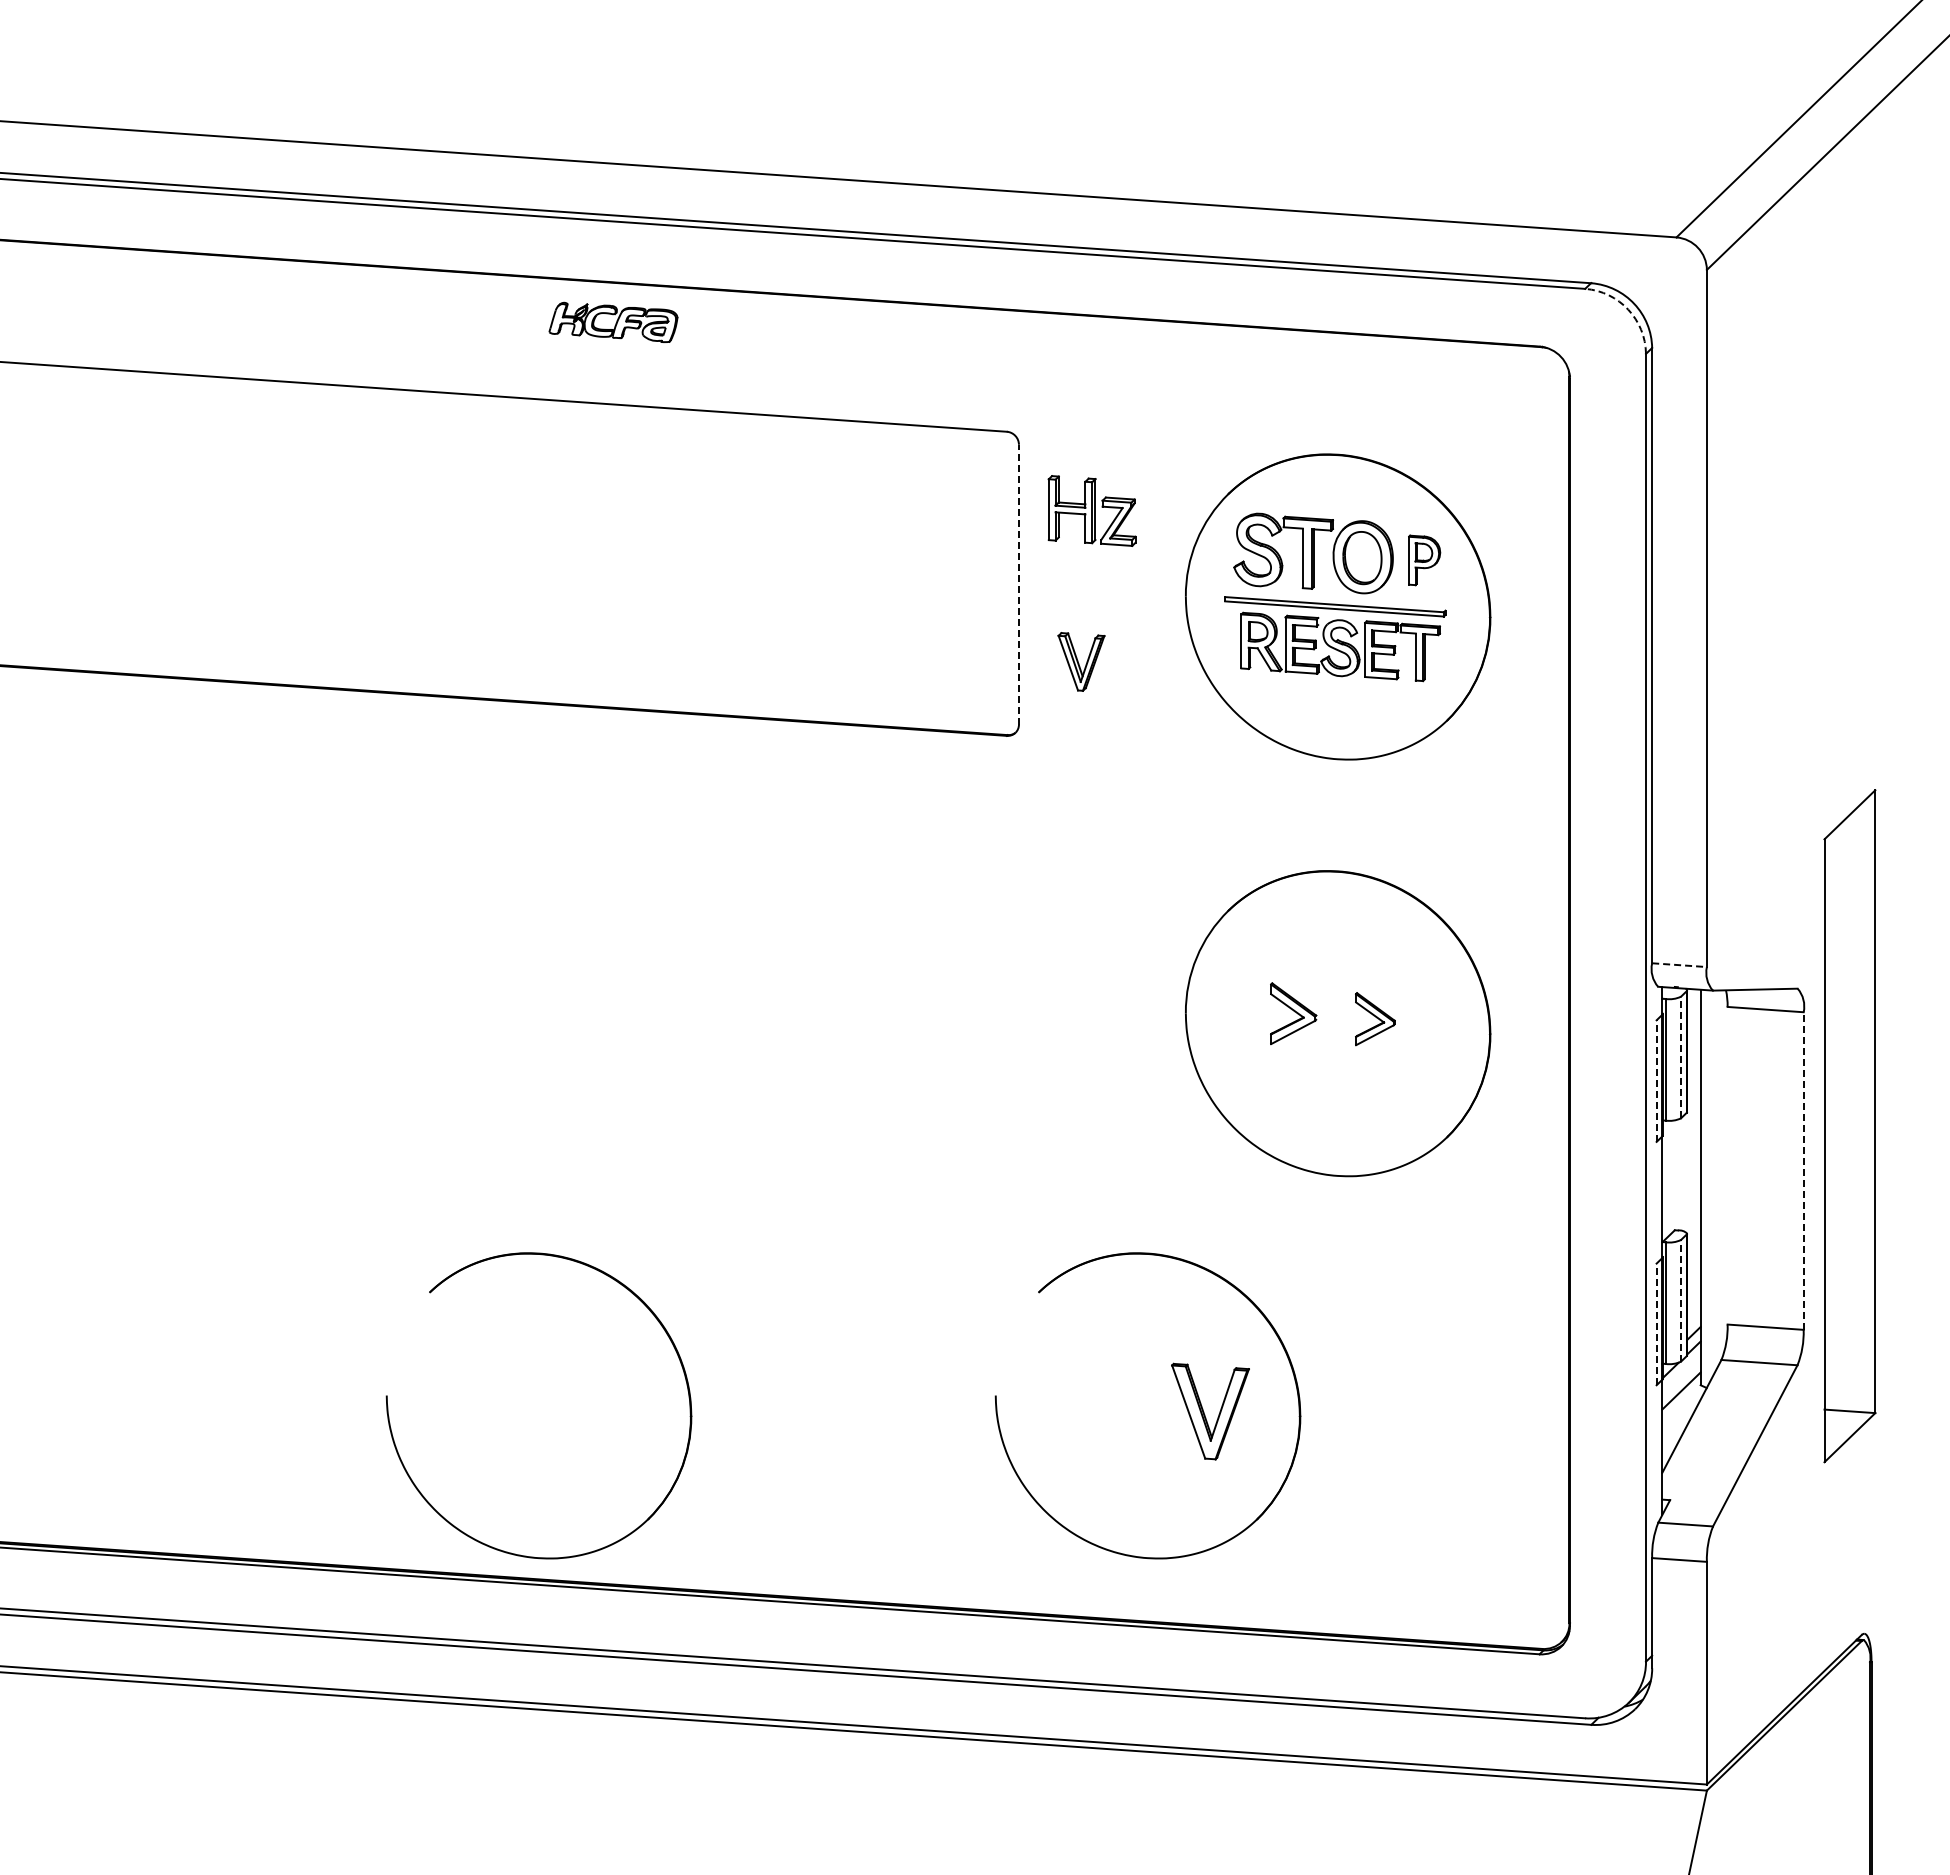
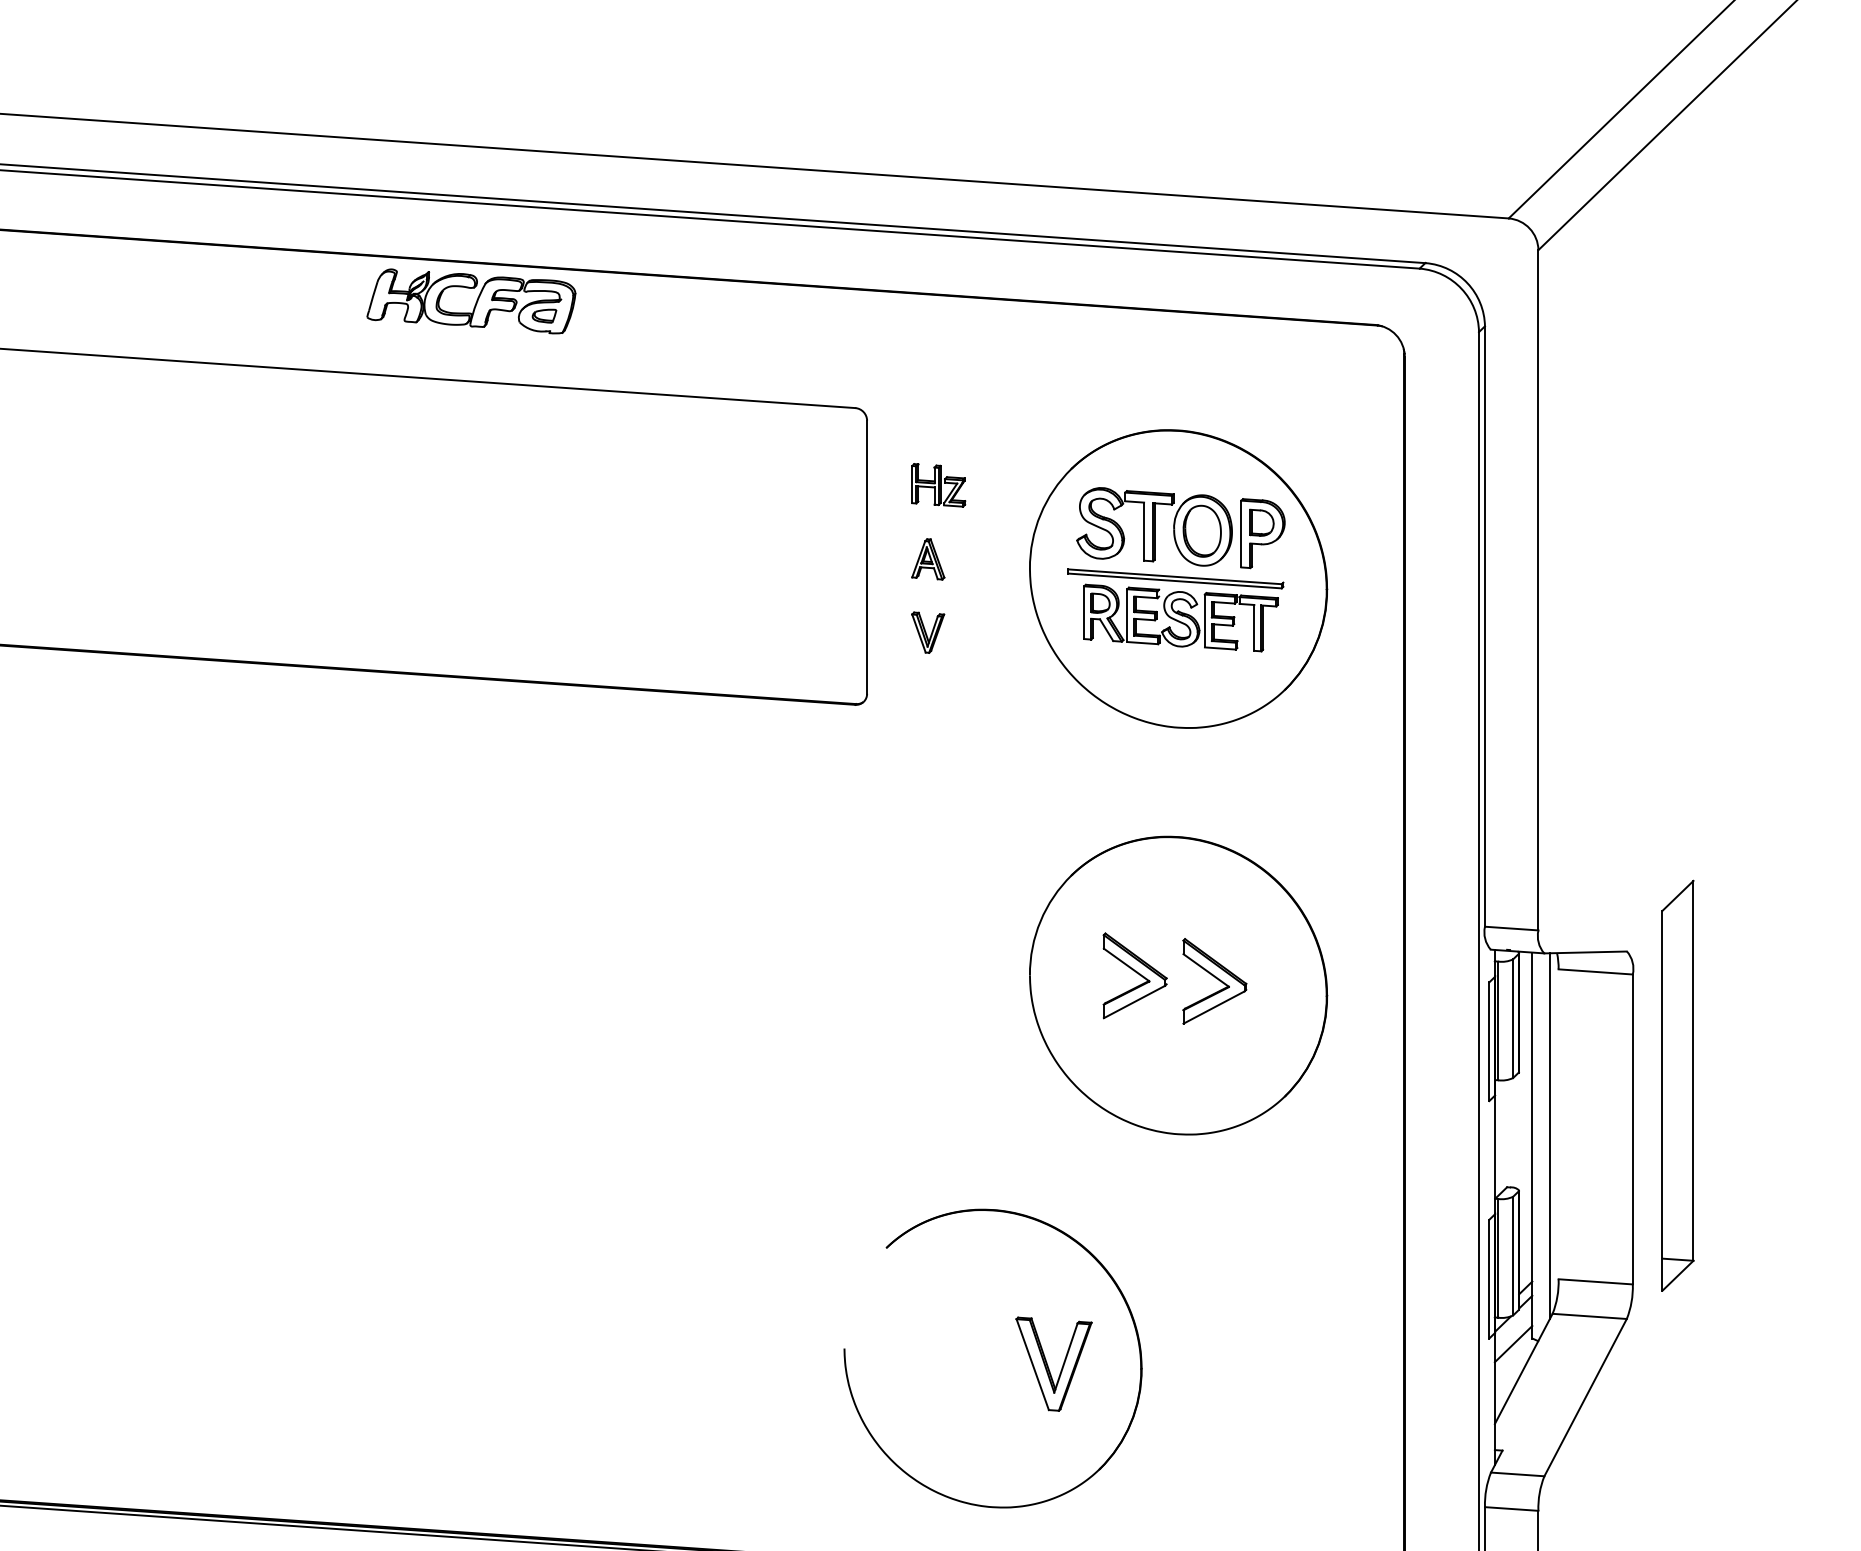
arc: (1628, 309) -> (1461, 288), dashed -> solid
part: (613, 322) -> (471, 301), size x1.67
part: (1092, 510) -> (938, 484), size x0.62
part: (1424, 560) -> (1262, 533), size x1.43
line: (1018, 584) -> (866, 557), dashed -> solid
part: (1081, 586) -> (928, 559), added
part: (1081, 661) -> (928, 632), size x0.71
line: (1680, 965) -> (1512, 928), dashed -> solid
part: (1293, 1013) -> (1135, 975), size x1.43
part: (1375, 1018) -> (1215, 980), size x1.67
line: (1681, 1057) -> (1513, 1018), dashed -> solid
line: (1656, 1081) -> (1489, 1042), dashed -> solid
part: (1849, 1126) -> (1677, 1085), size x0.62
line: (1803, 1171) -> (1632, 1129), dashed -> solid
line: (1718, 1177) -> (1549, 1135), added
part: (632, 1294) -> (490, 1249), removed
line: (1681, 1300) -> (1513, 1255), dashed -> solid
line: (1656, 1324) -> (1489, 1279), dashed -> solid

